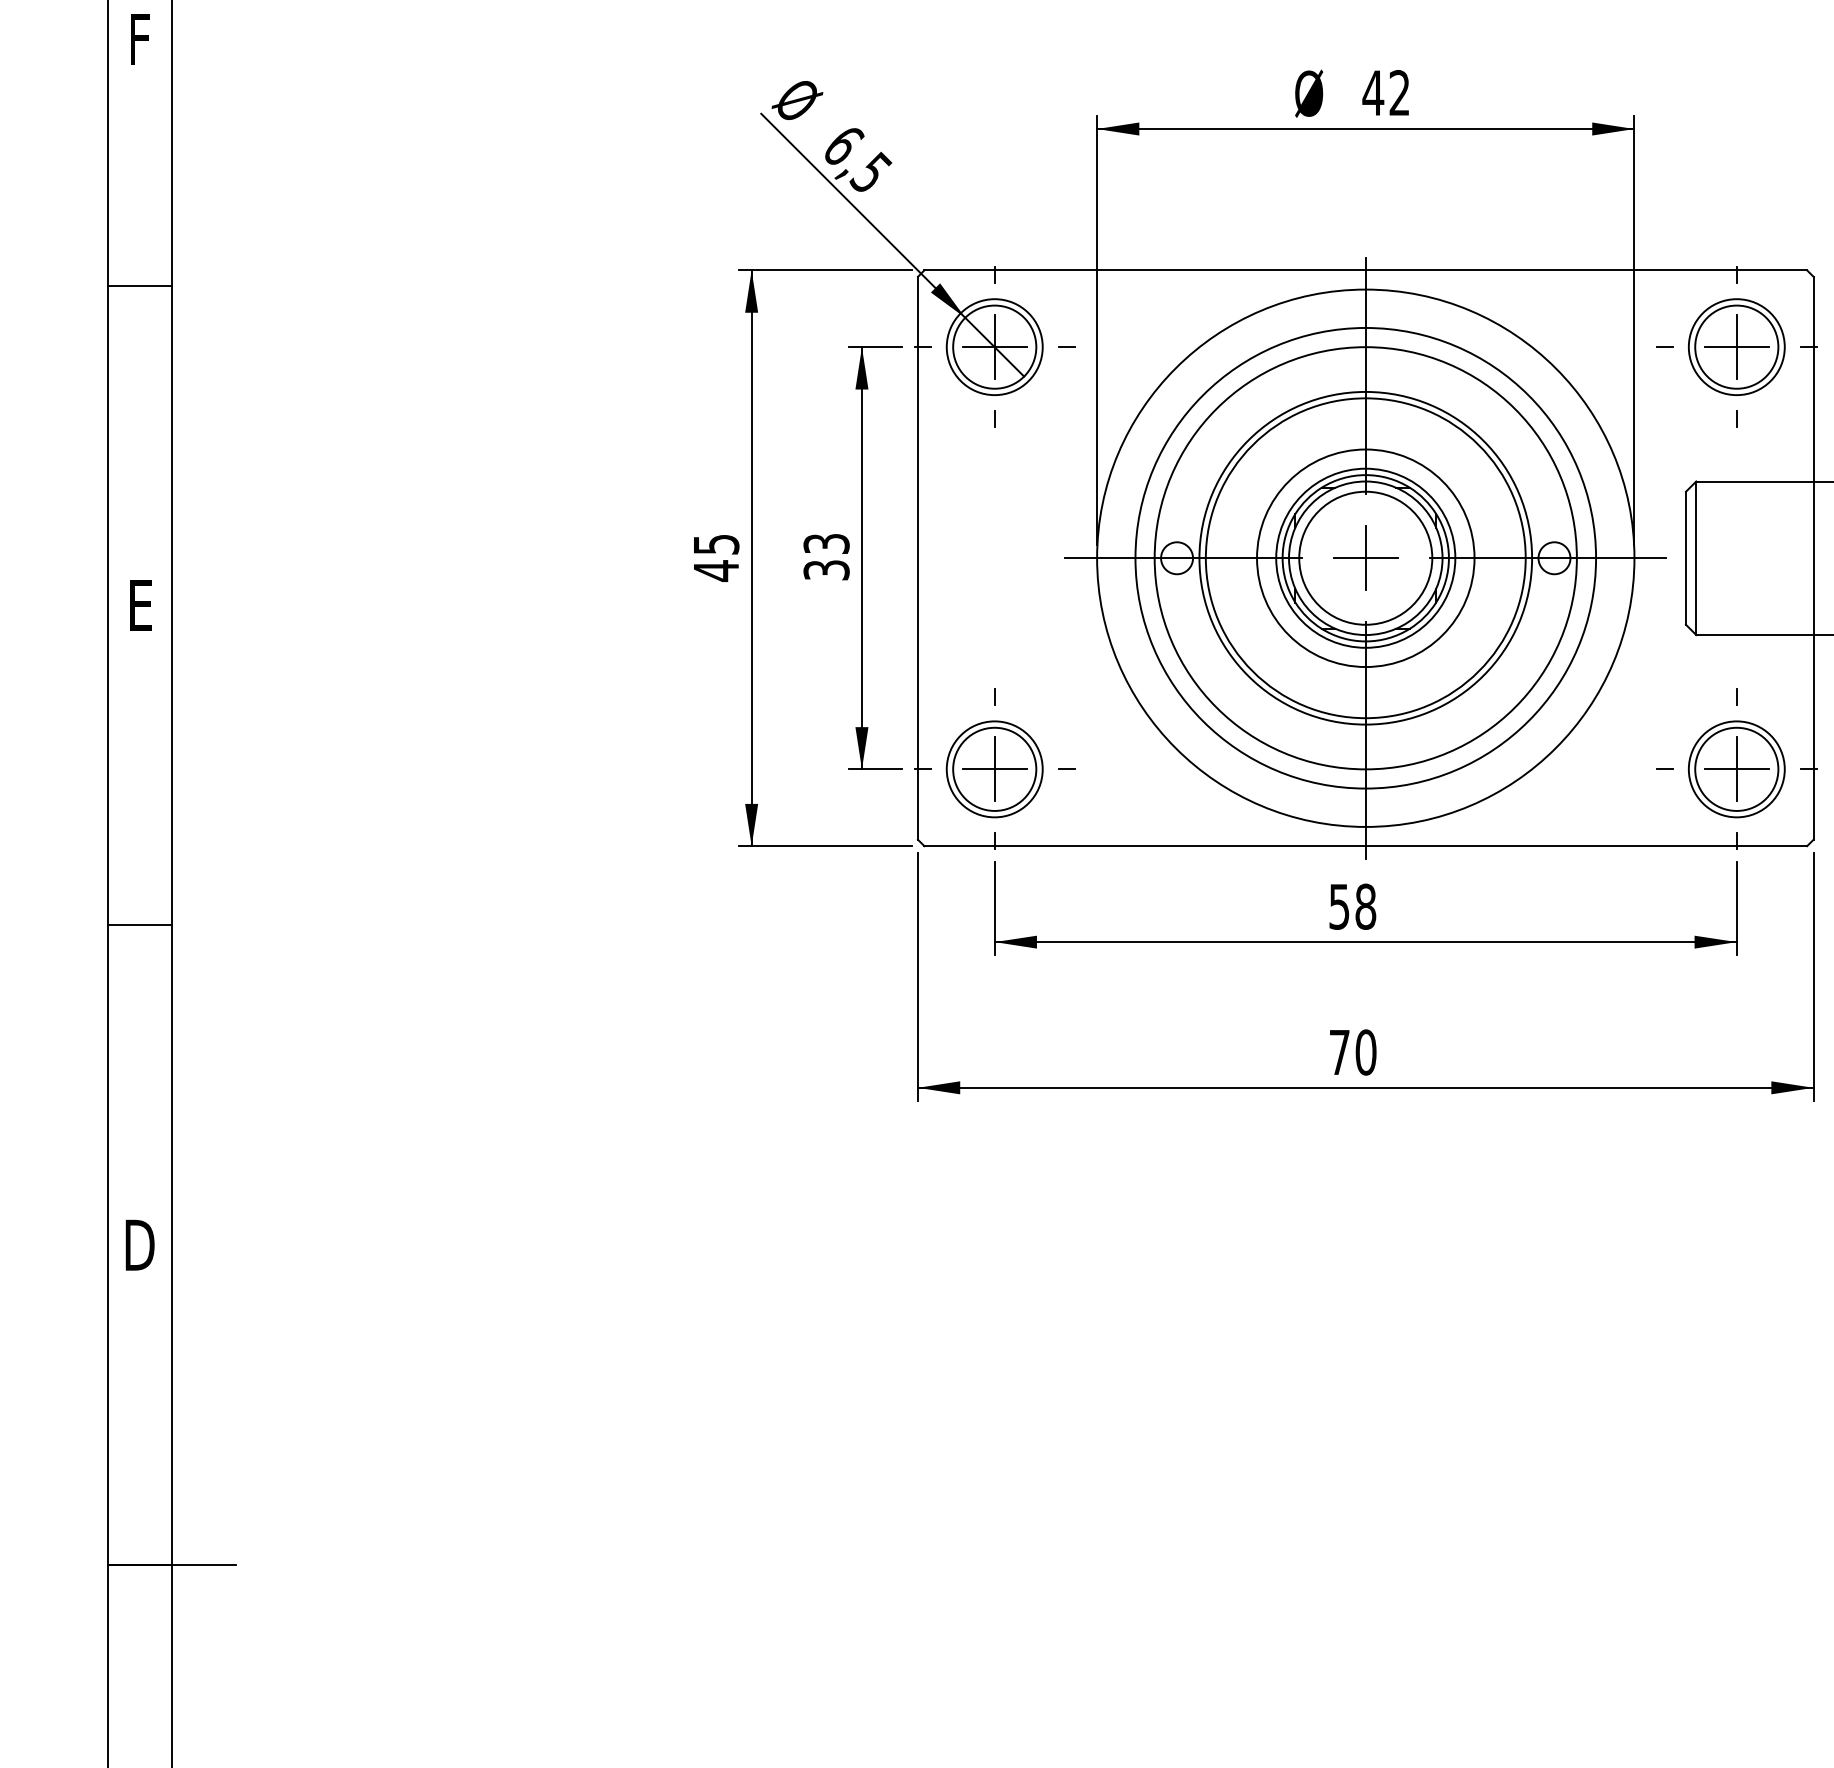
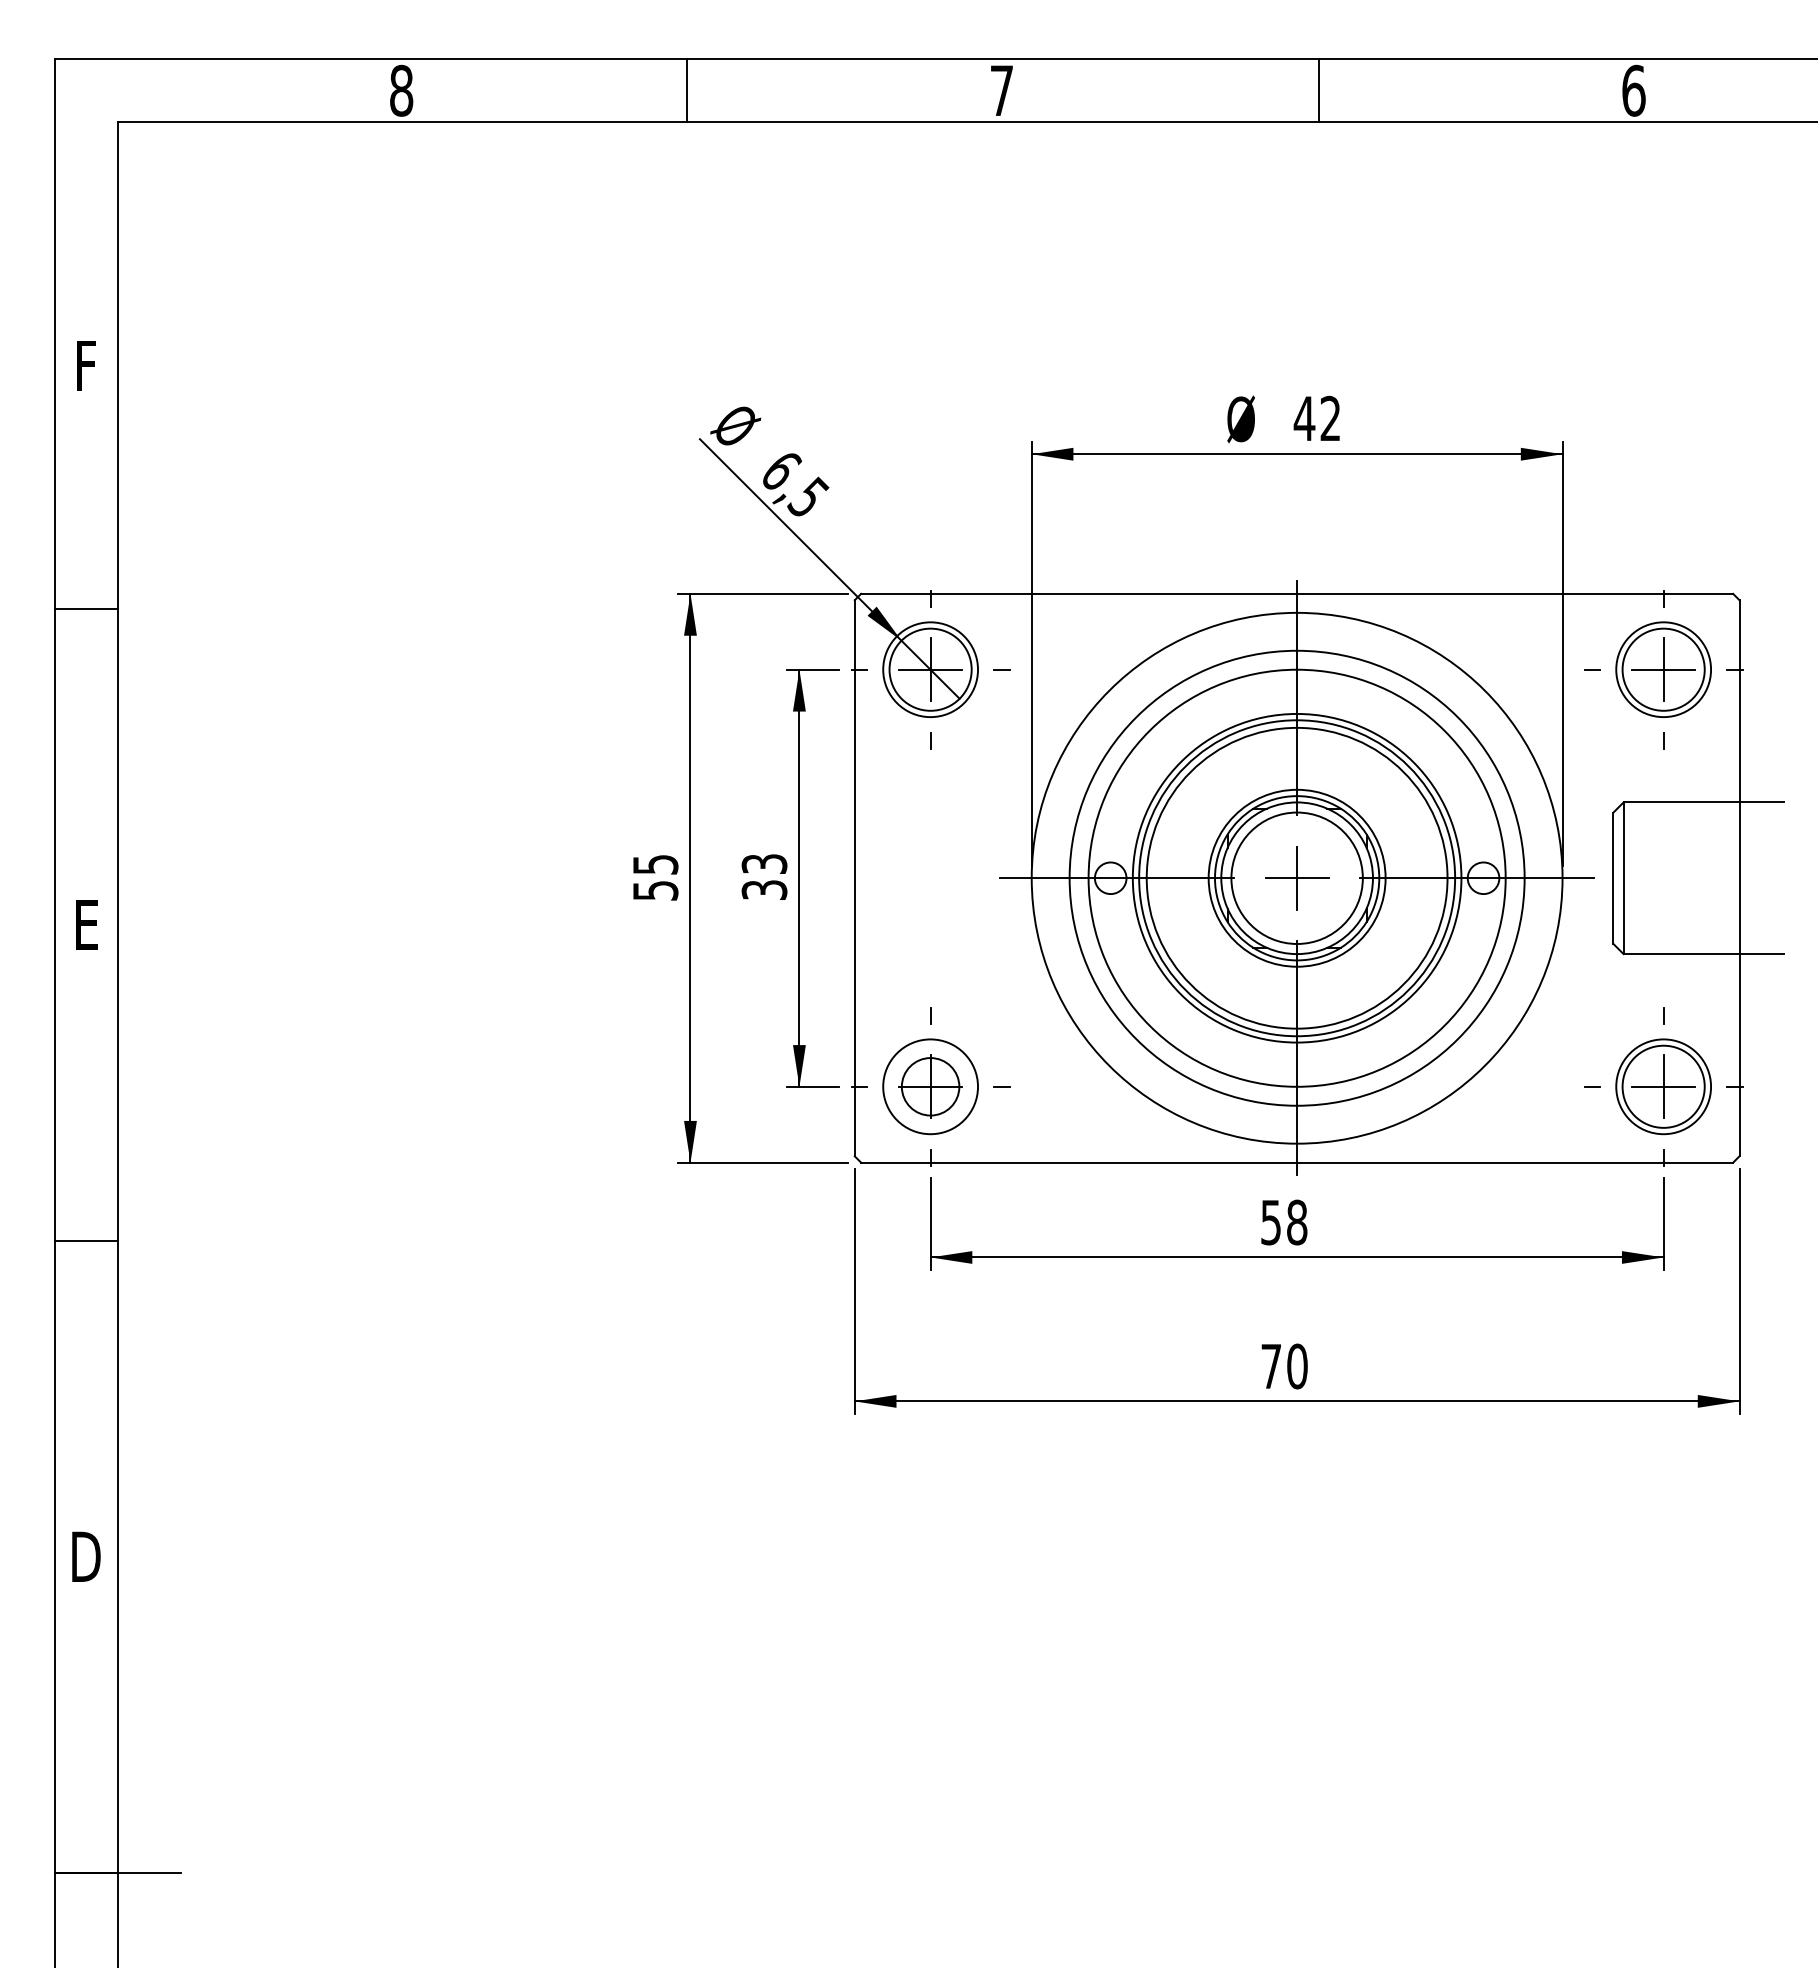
circle: (1365, 557) -> (1296, 877), size x1.4
text: (716, 570) -> (655, 890), 45 -> 55
circle: (994, 769) -> (930, 1086), size x0.7

